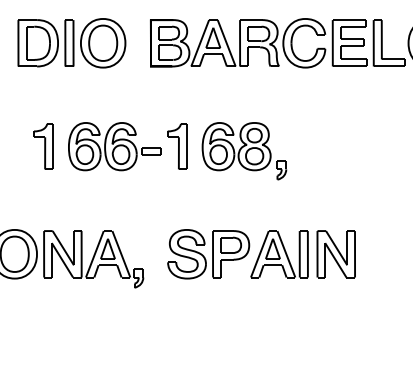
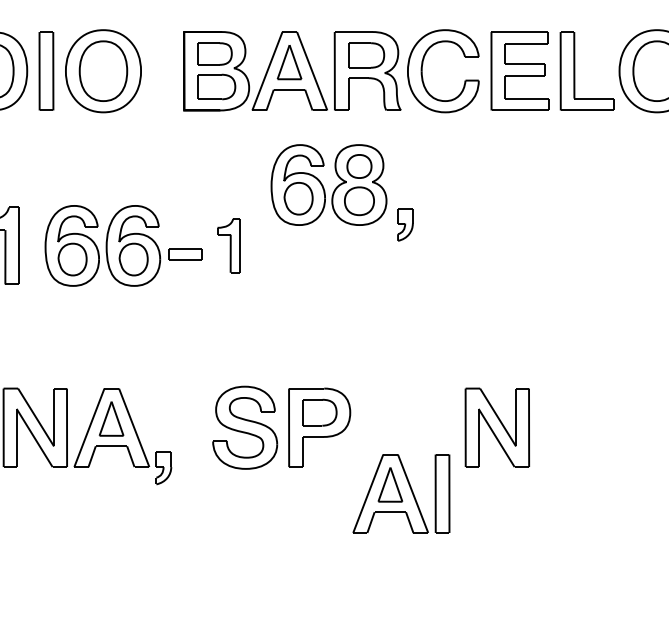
part: (177, 146) -> (229, 245), size x0.7
part: (244, 151) -> (342, 193), moved
part: (279, 254) -> (401, 494), moved

